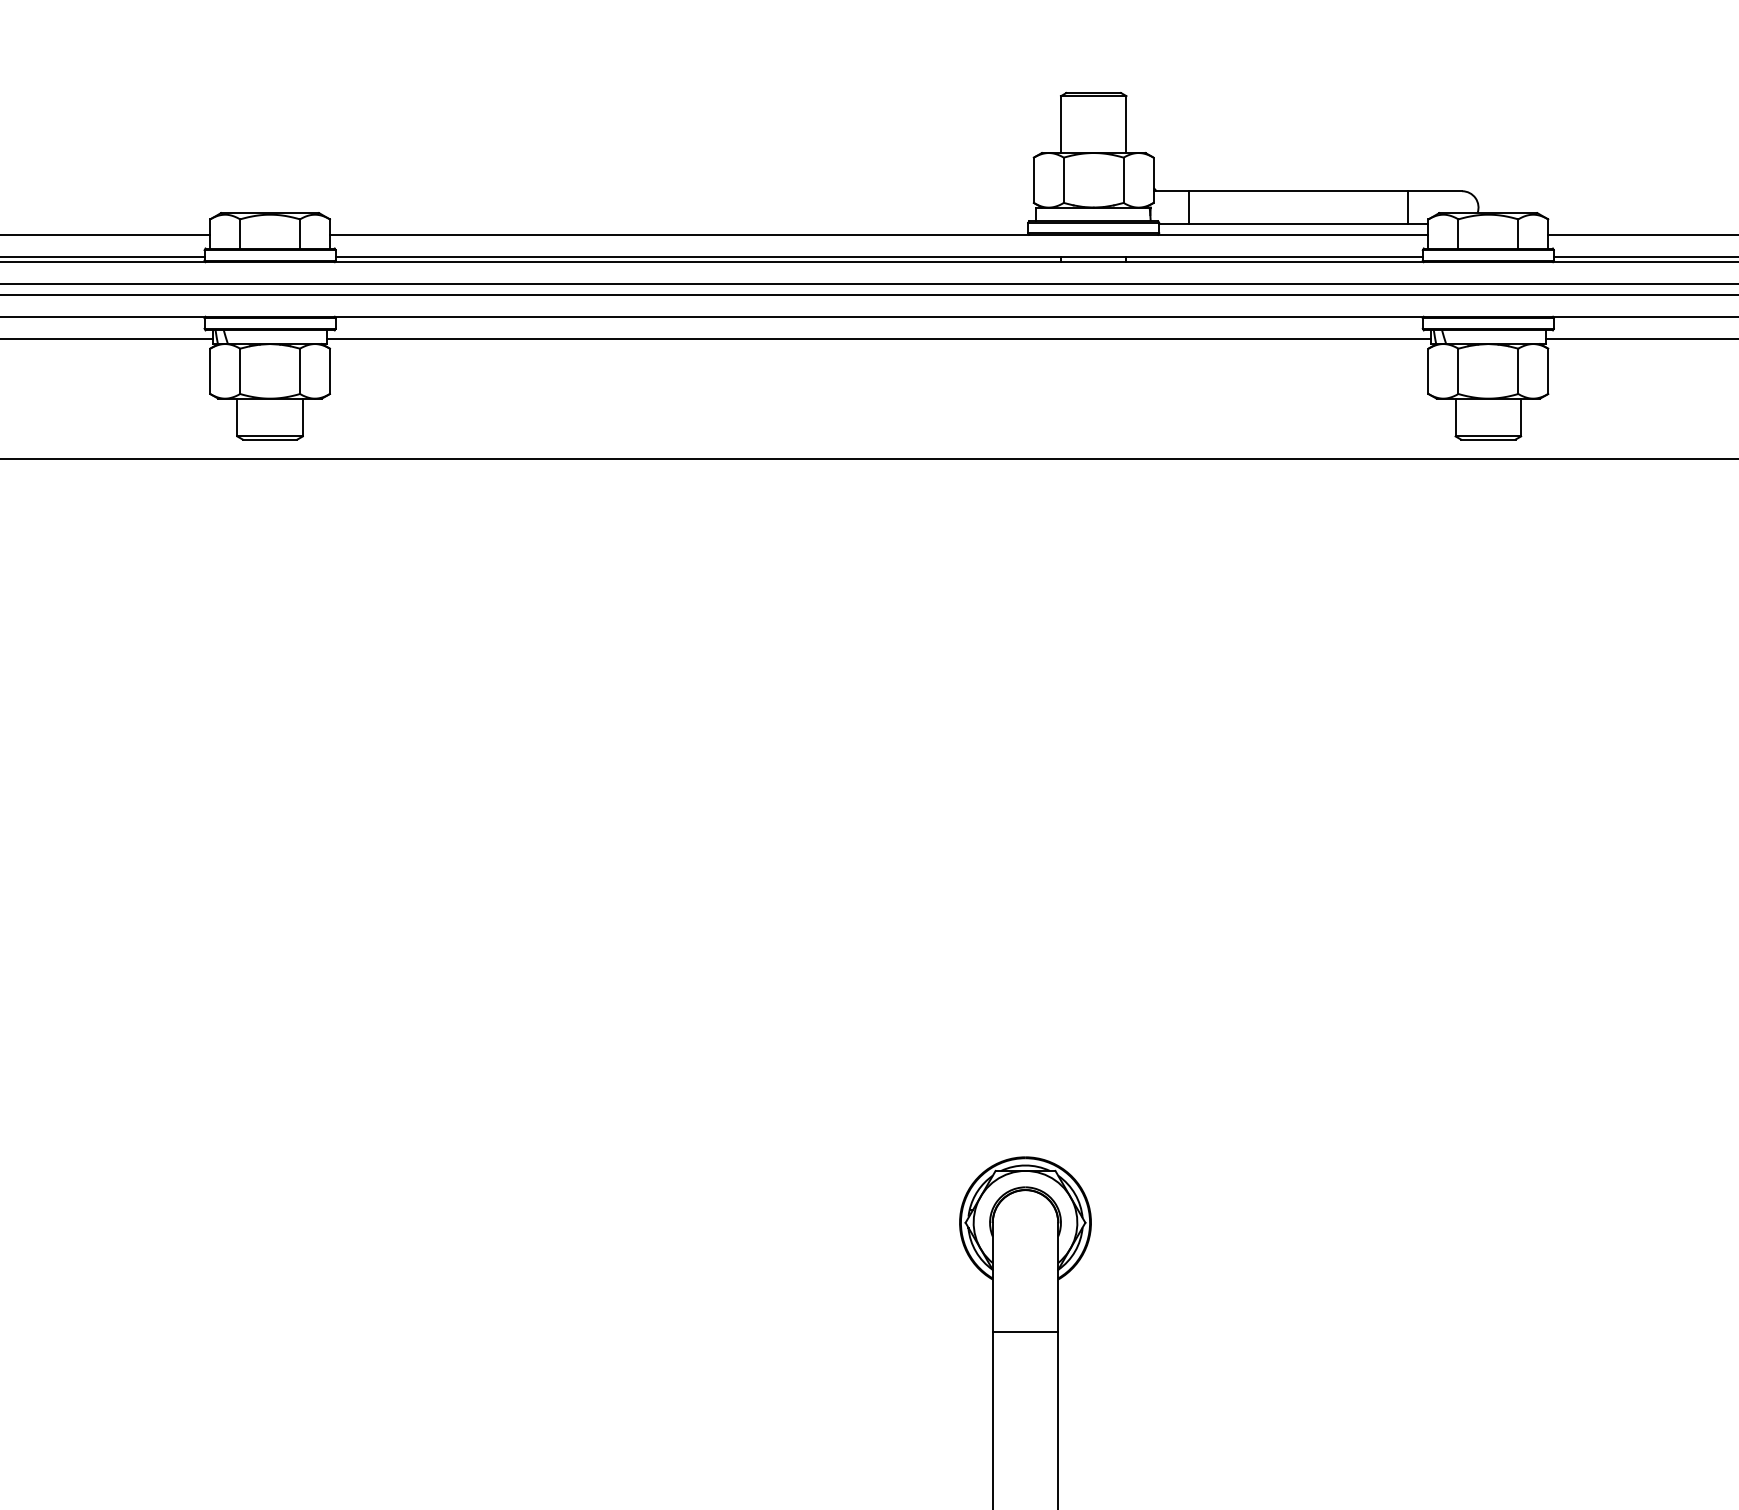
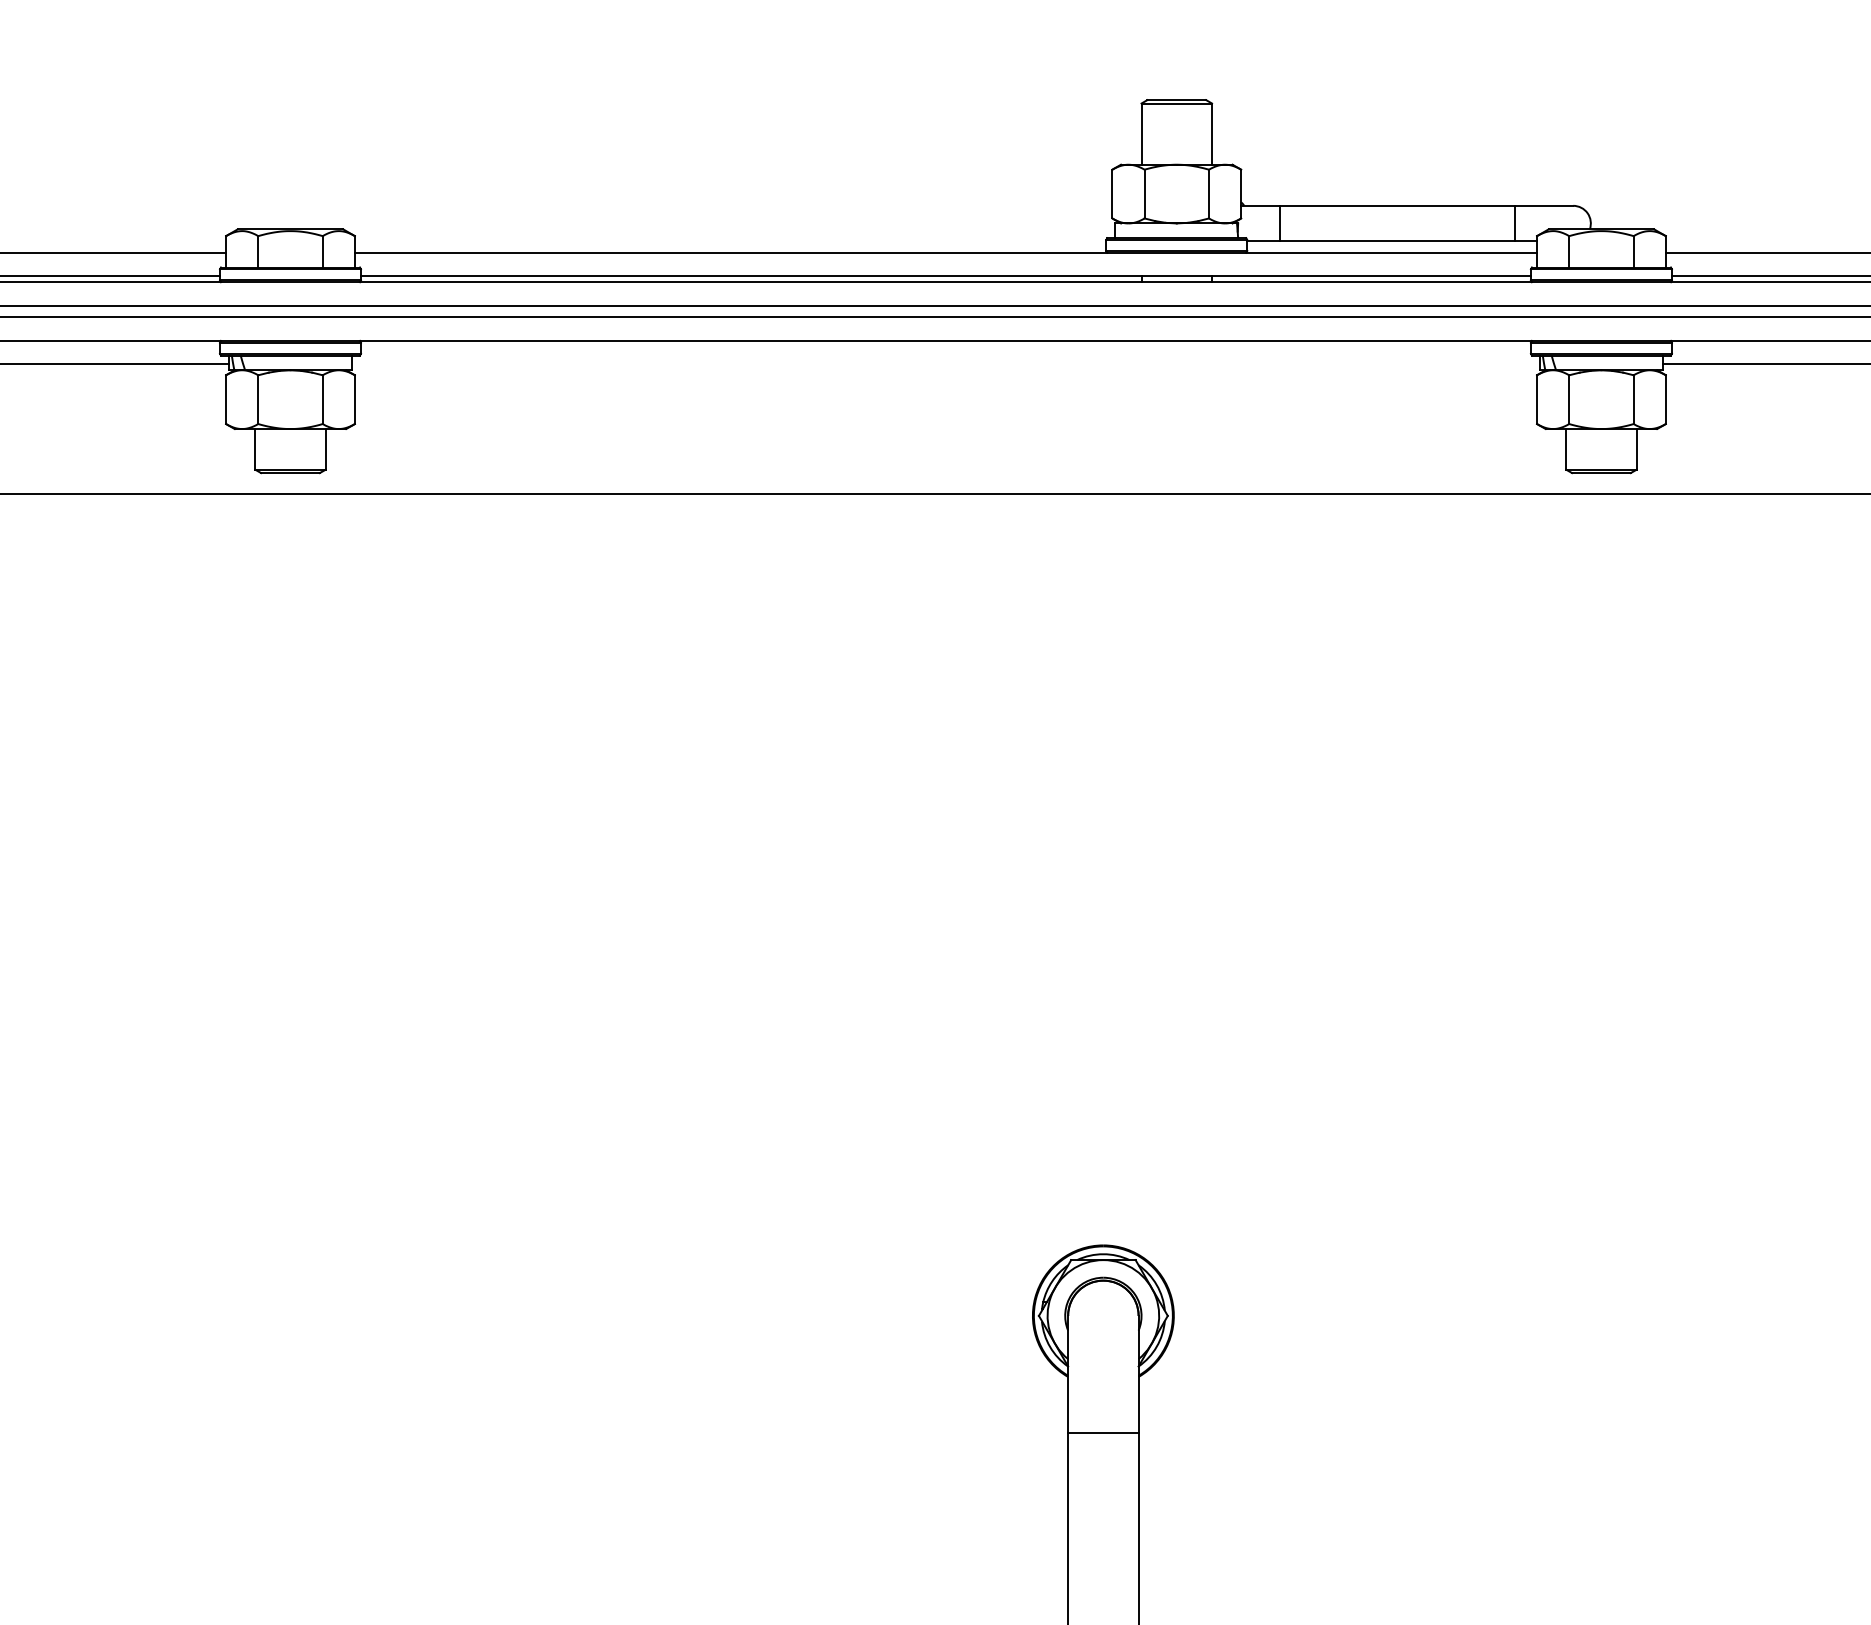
line: (878, 338) -> (945, 364), removed

